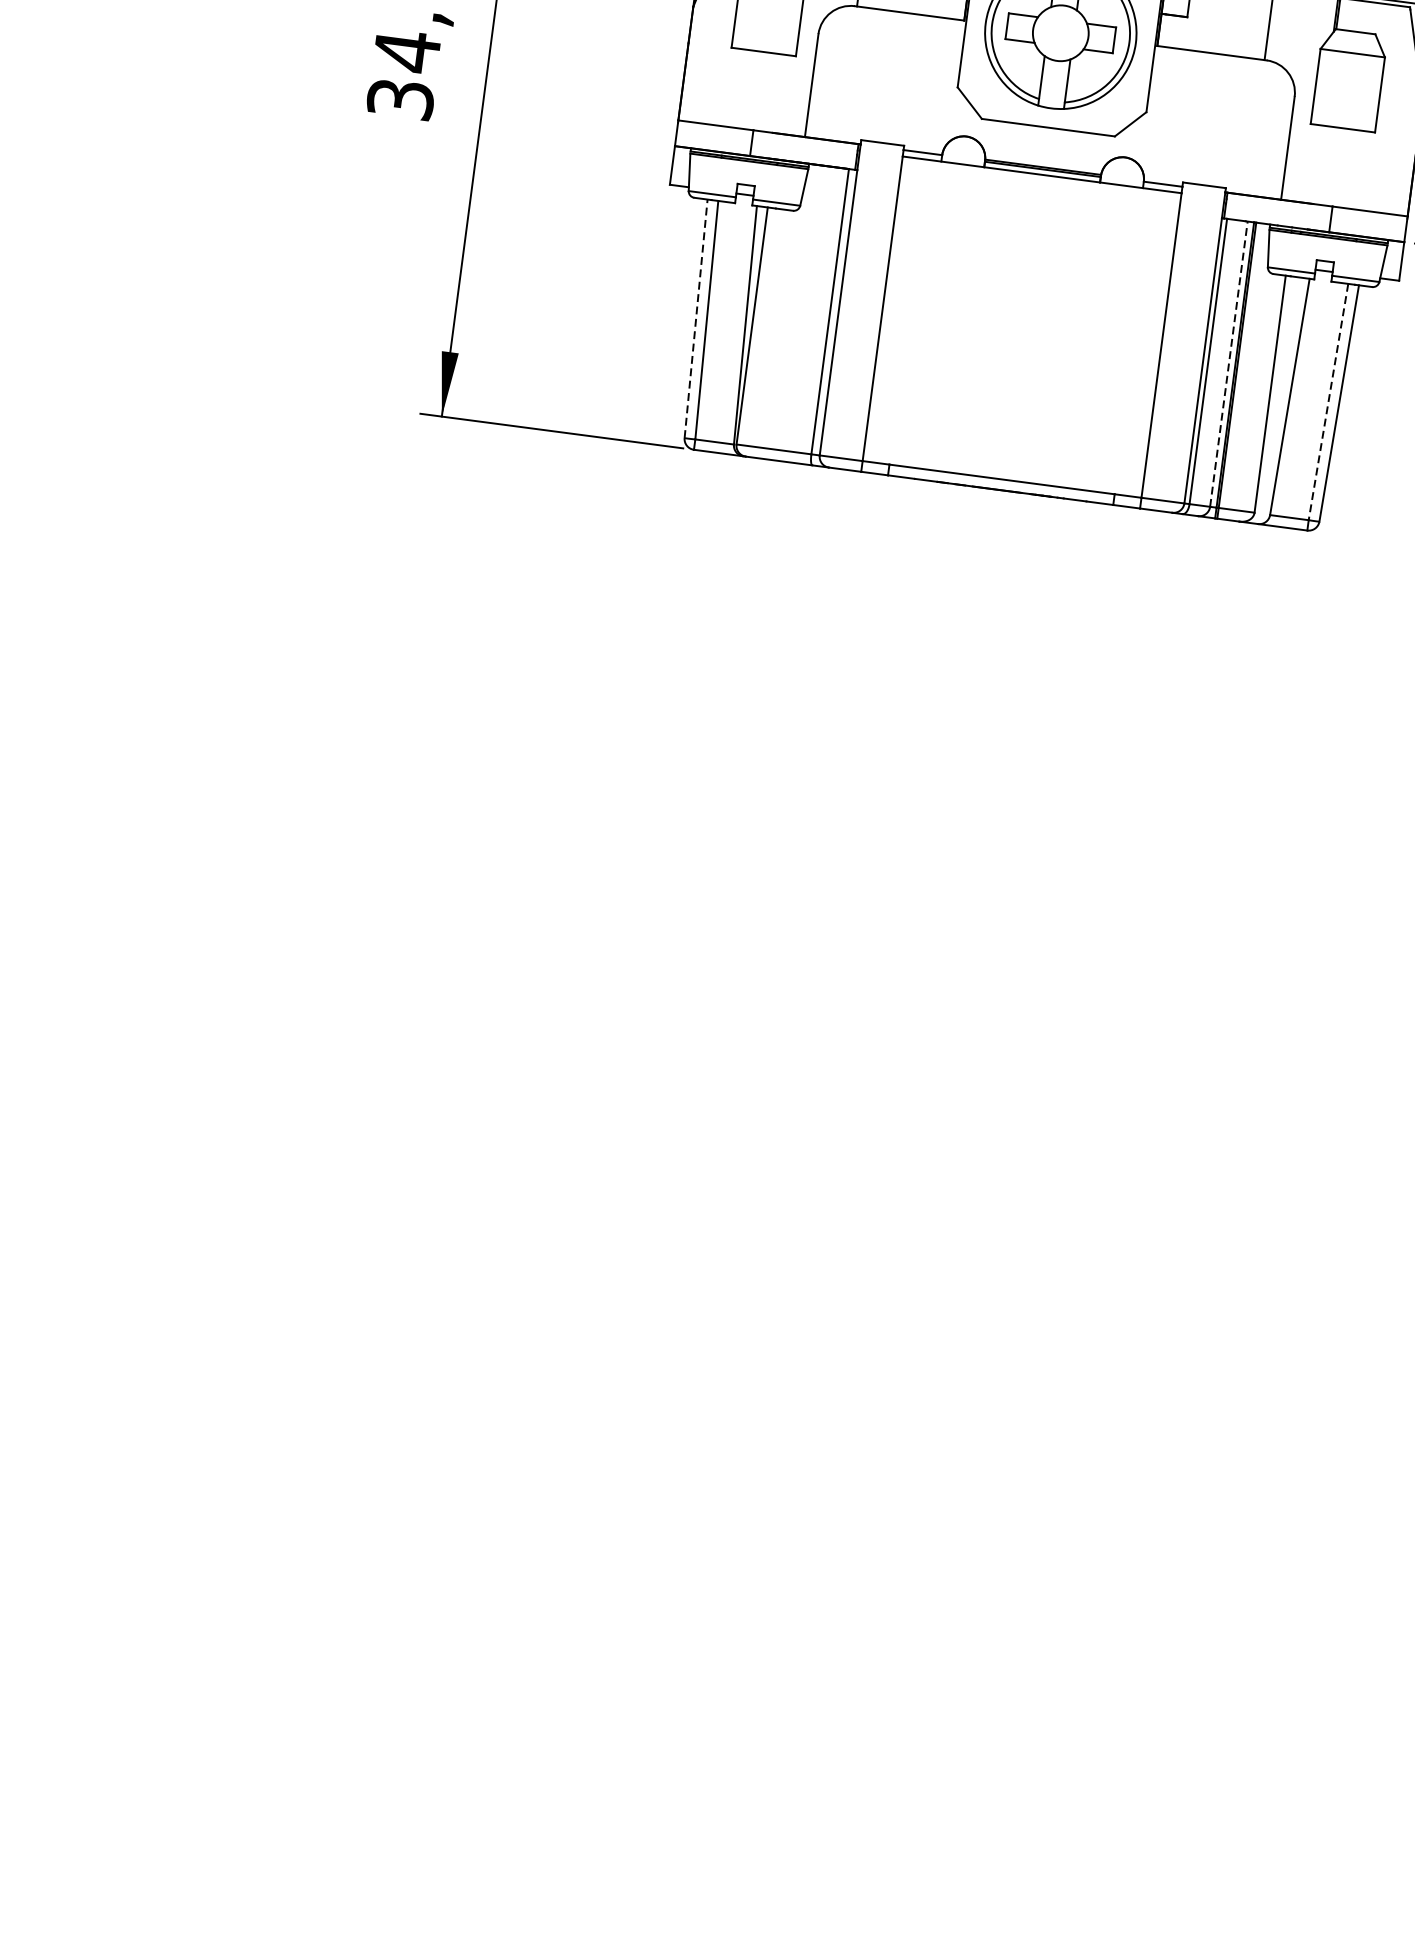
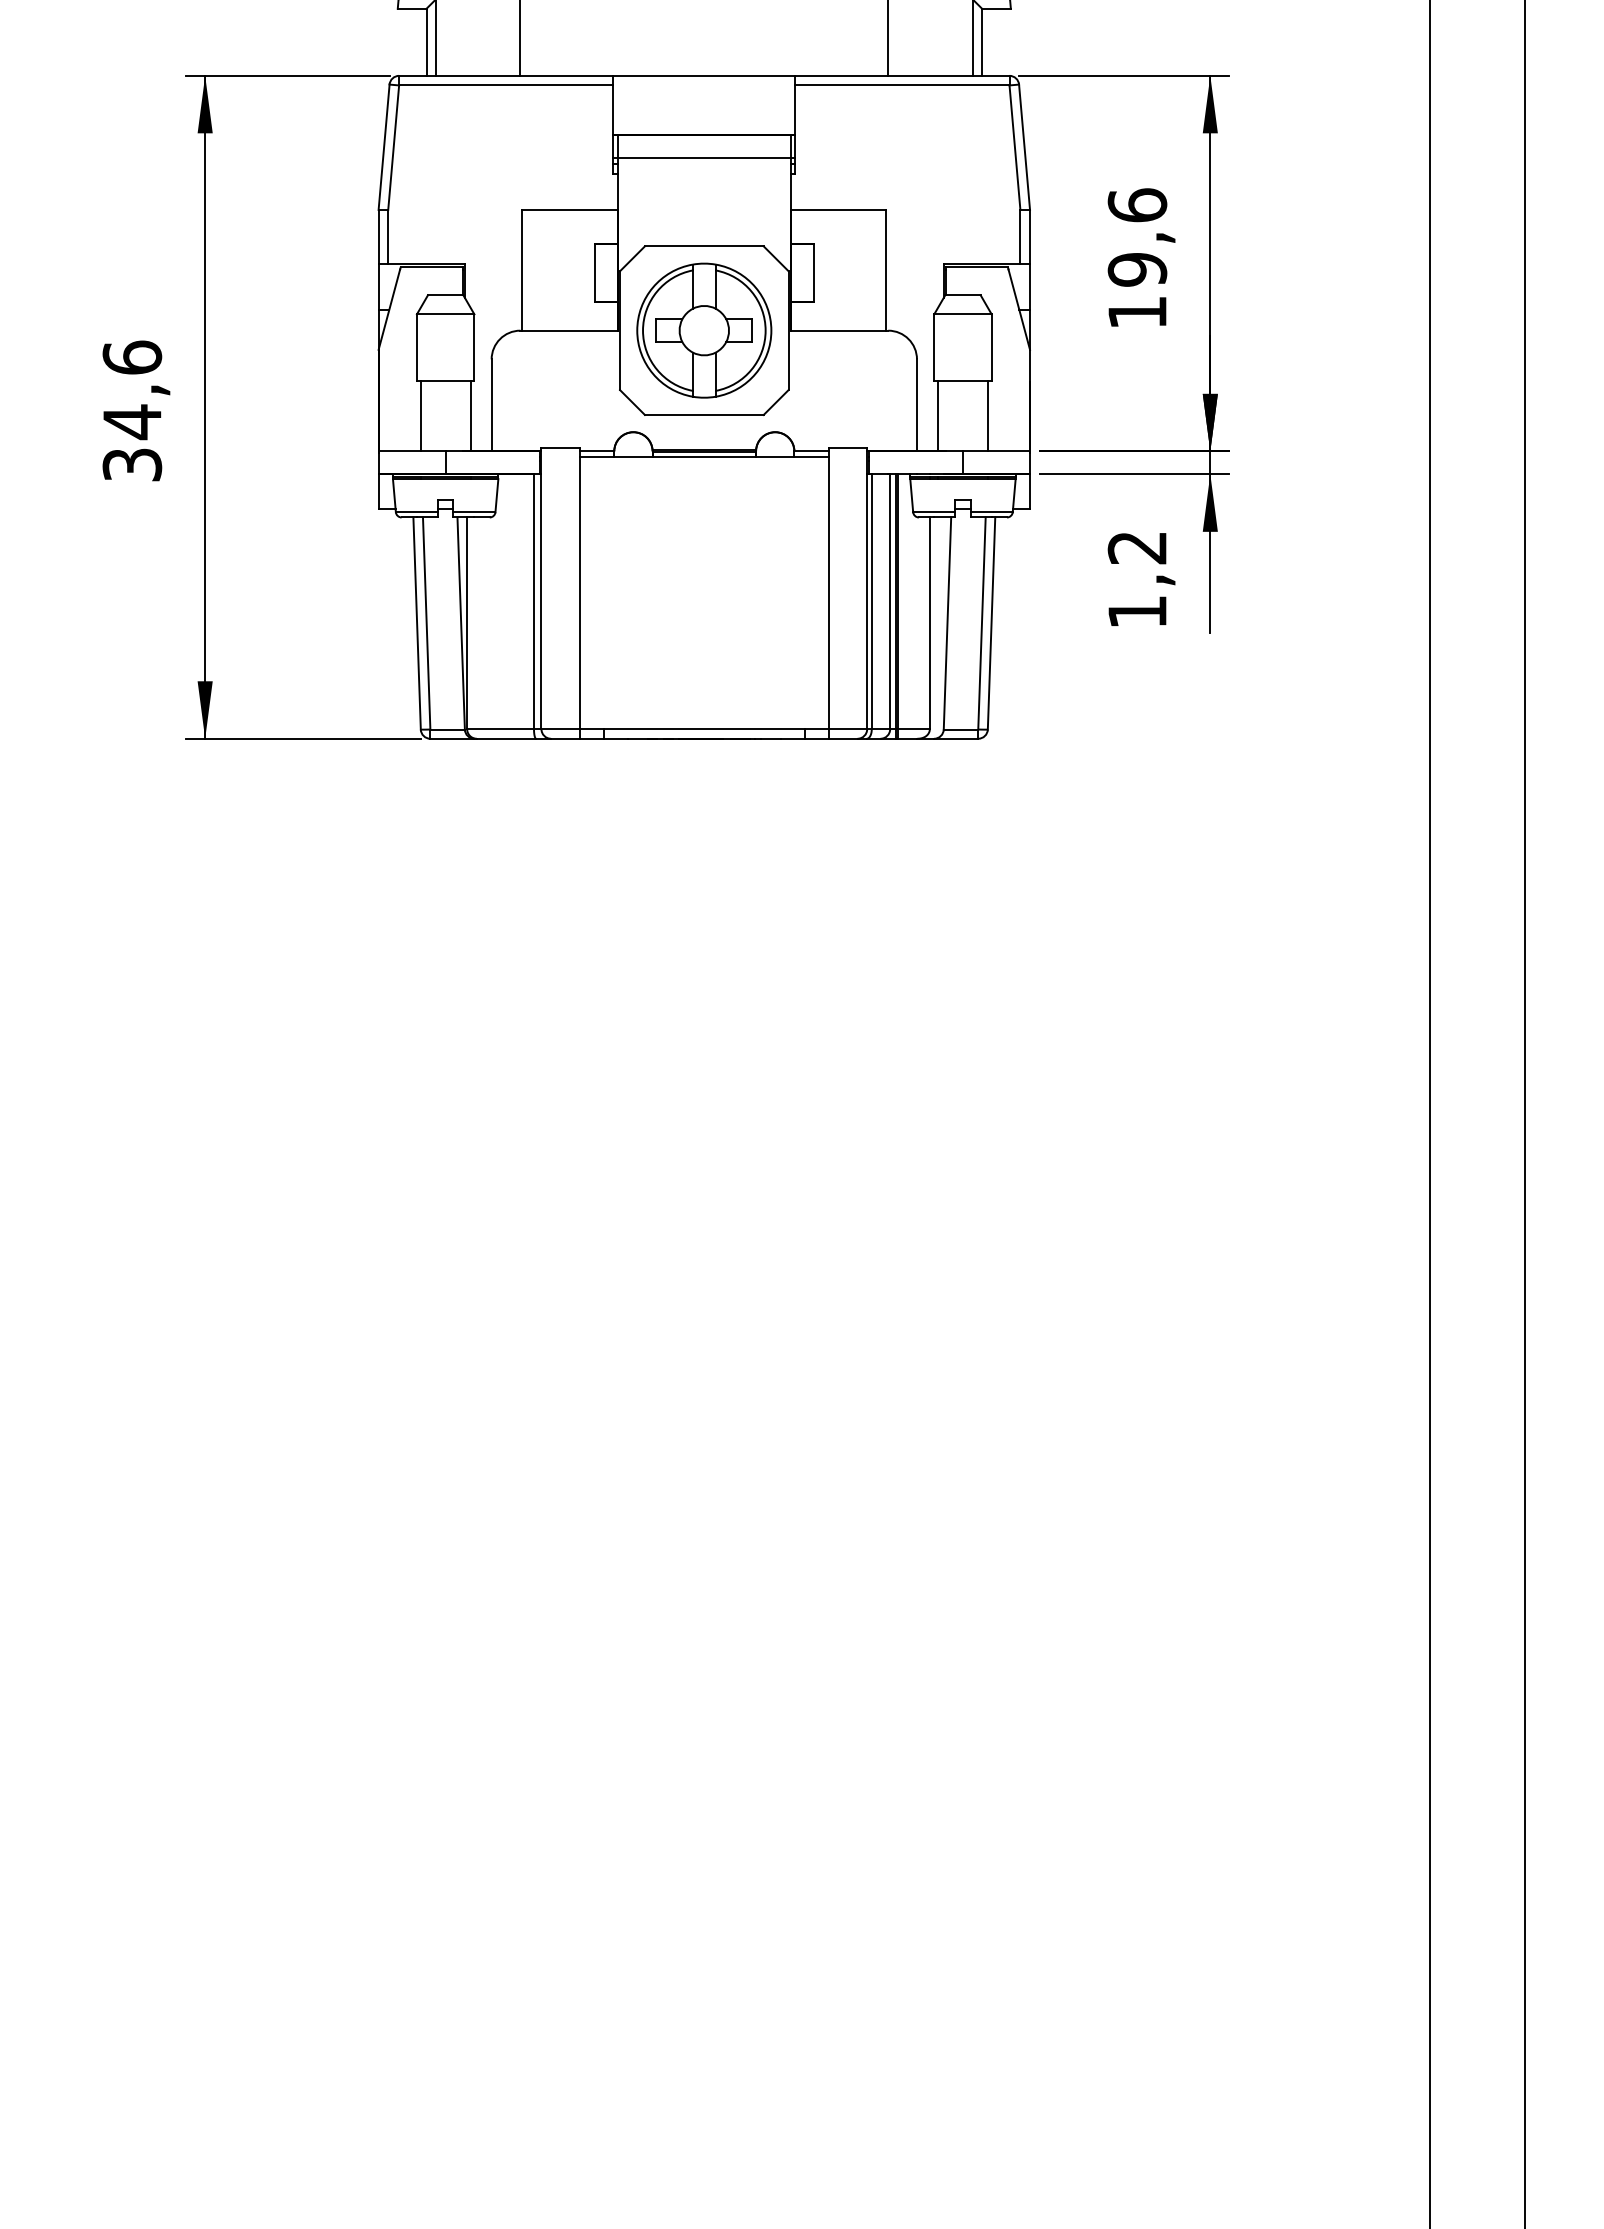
line: (730, 87) -> (420, 416), added
line: (786, 94) -> (470, 416), added
line: (1310, 163) -> (938, 416), added
line: (1365, 171) -> (987, 416), added
line: (696, 318) -> (417, 623), dashed -> solid
line: (1229, 363) -> (890, 601), dashed -> solid
line: (1327, 403) -> (981, 624), dashed -> solid

